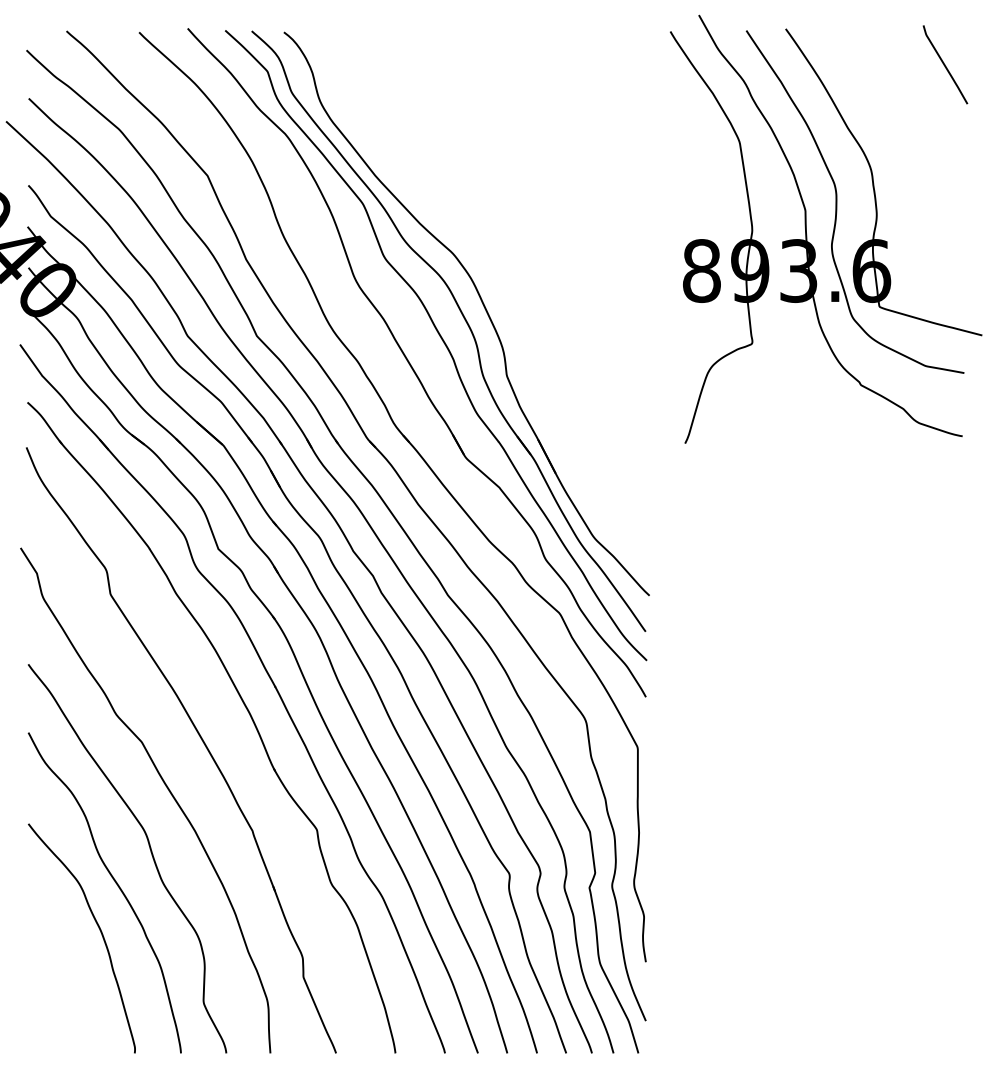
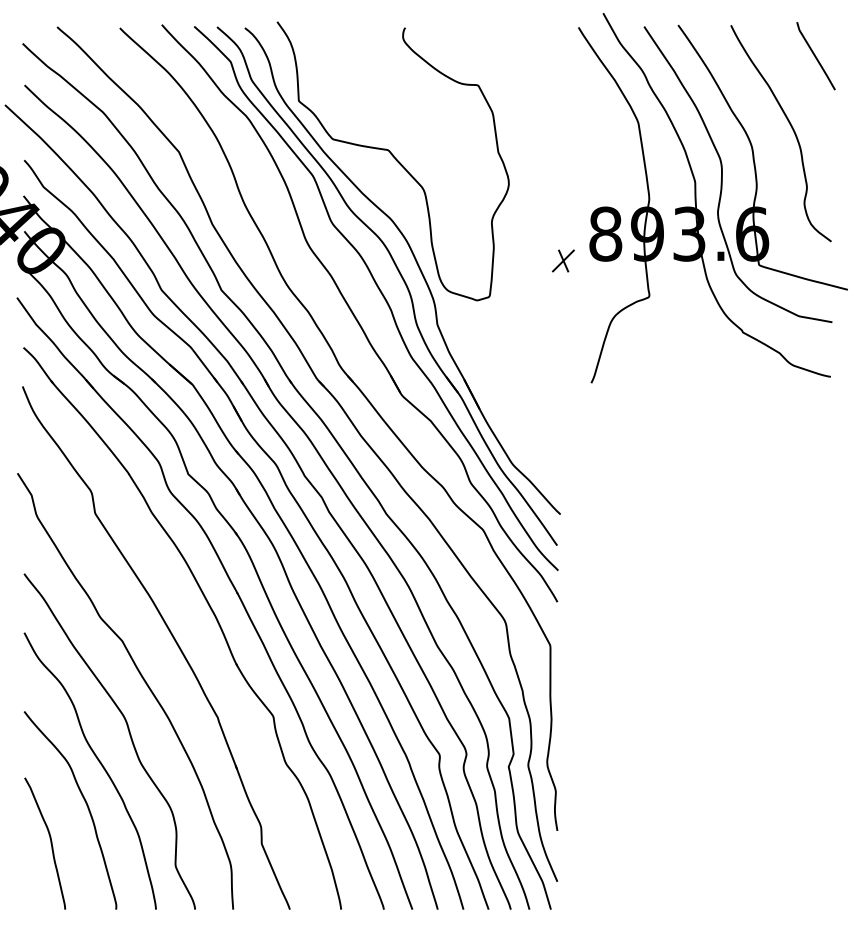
curve: (916, 147) -> (791, 127), added
curve: (457, 184) -> (394, 159), added
part: (652, 302) -> (563, 261), added
curve: (58, 974) -> (50, 841), added

